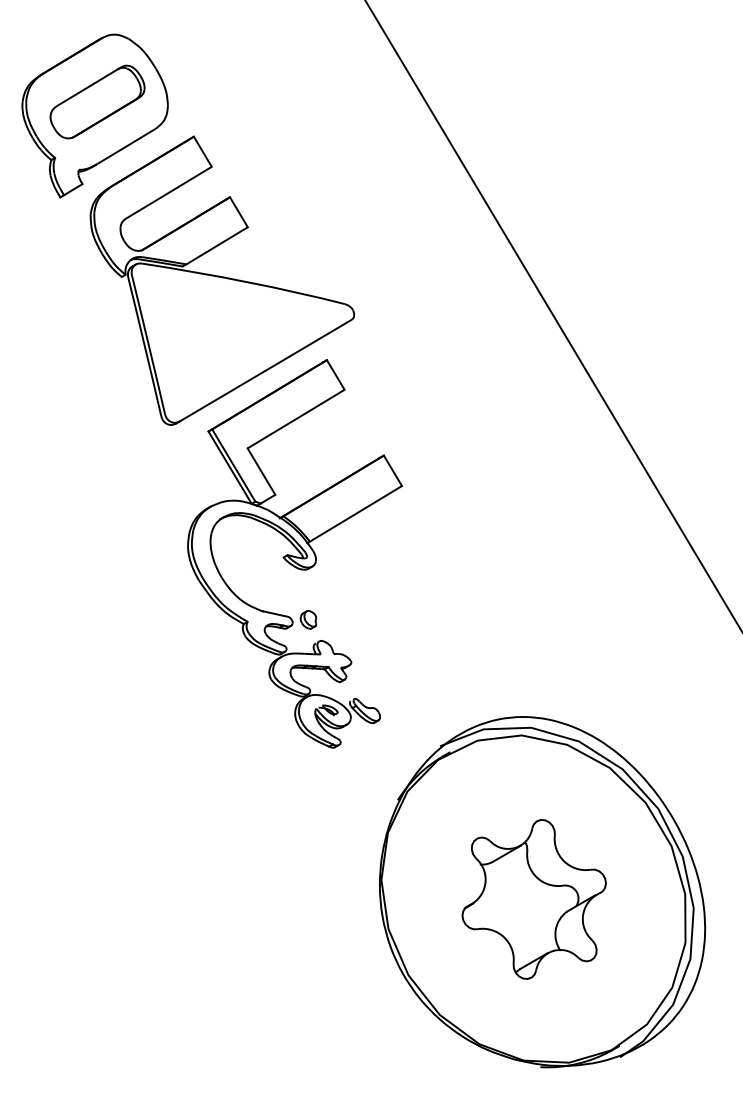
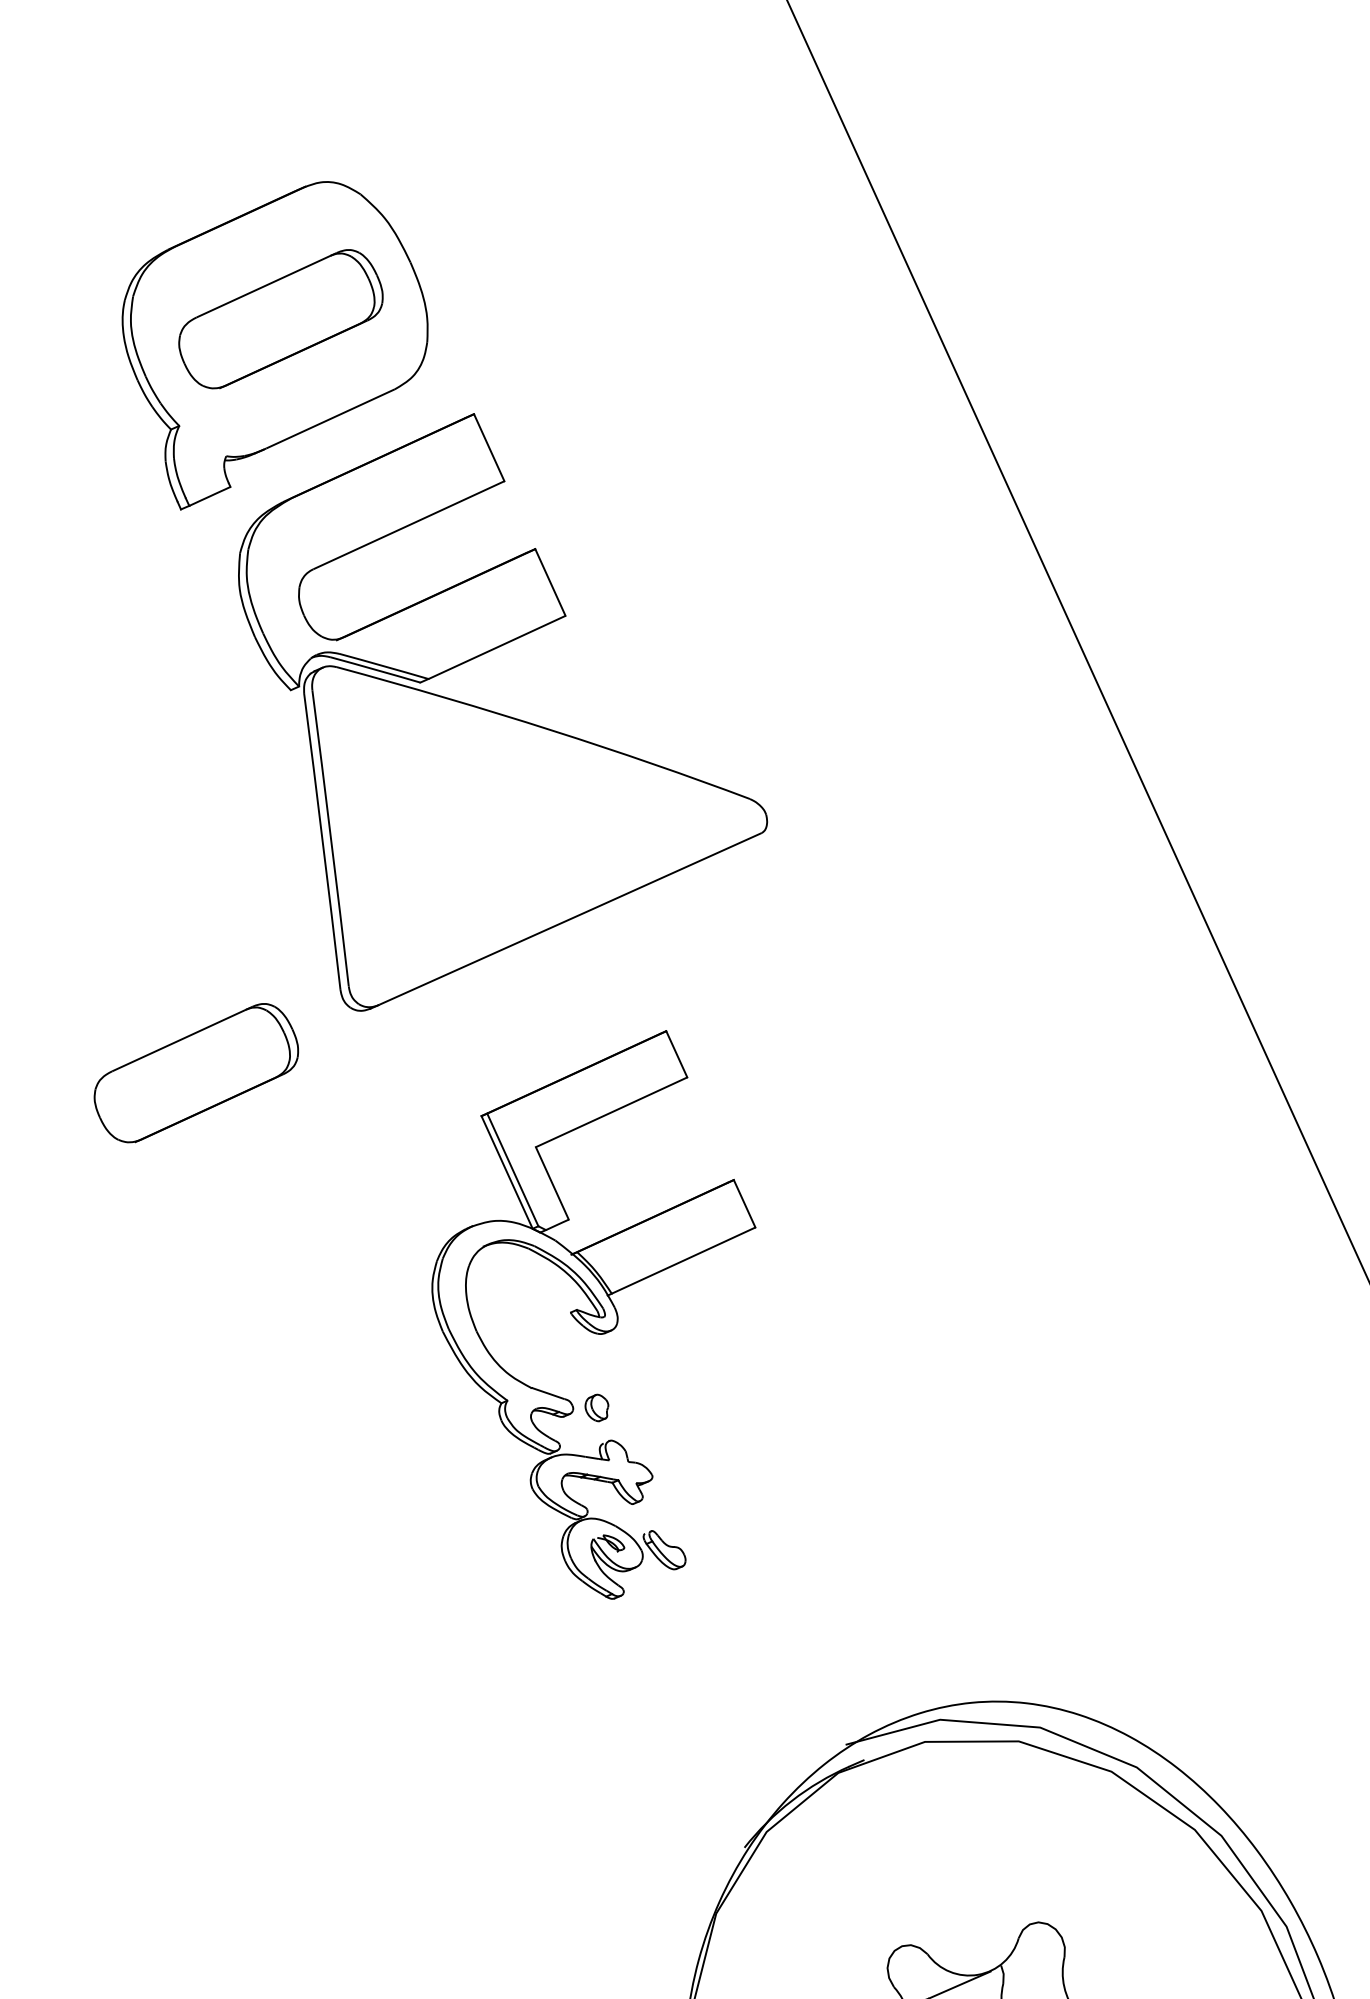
part: (97, 462) -> (196, 1071), added
part: (295, 553) -> (588, 1308), size x0.7

